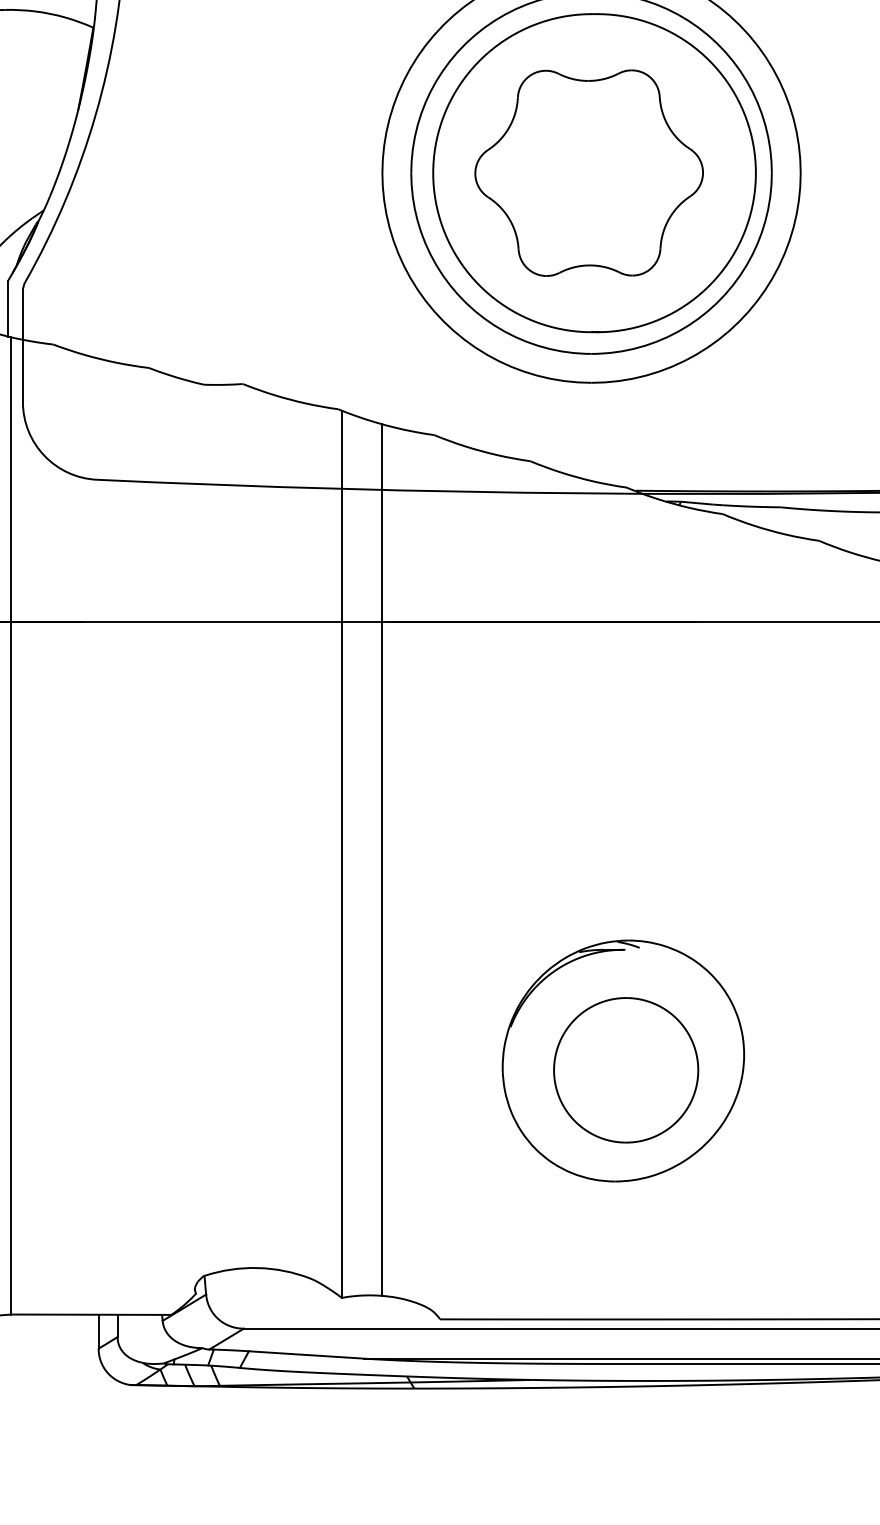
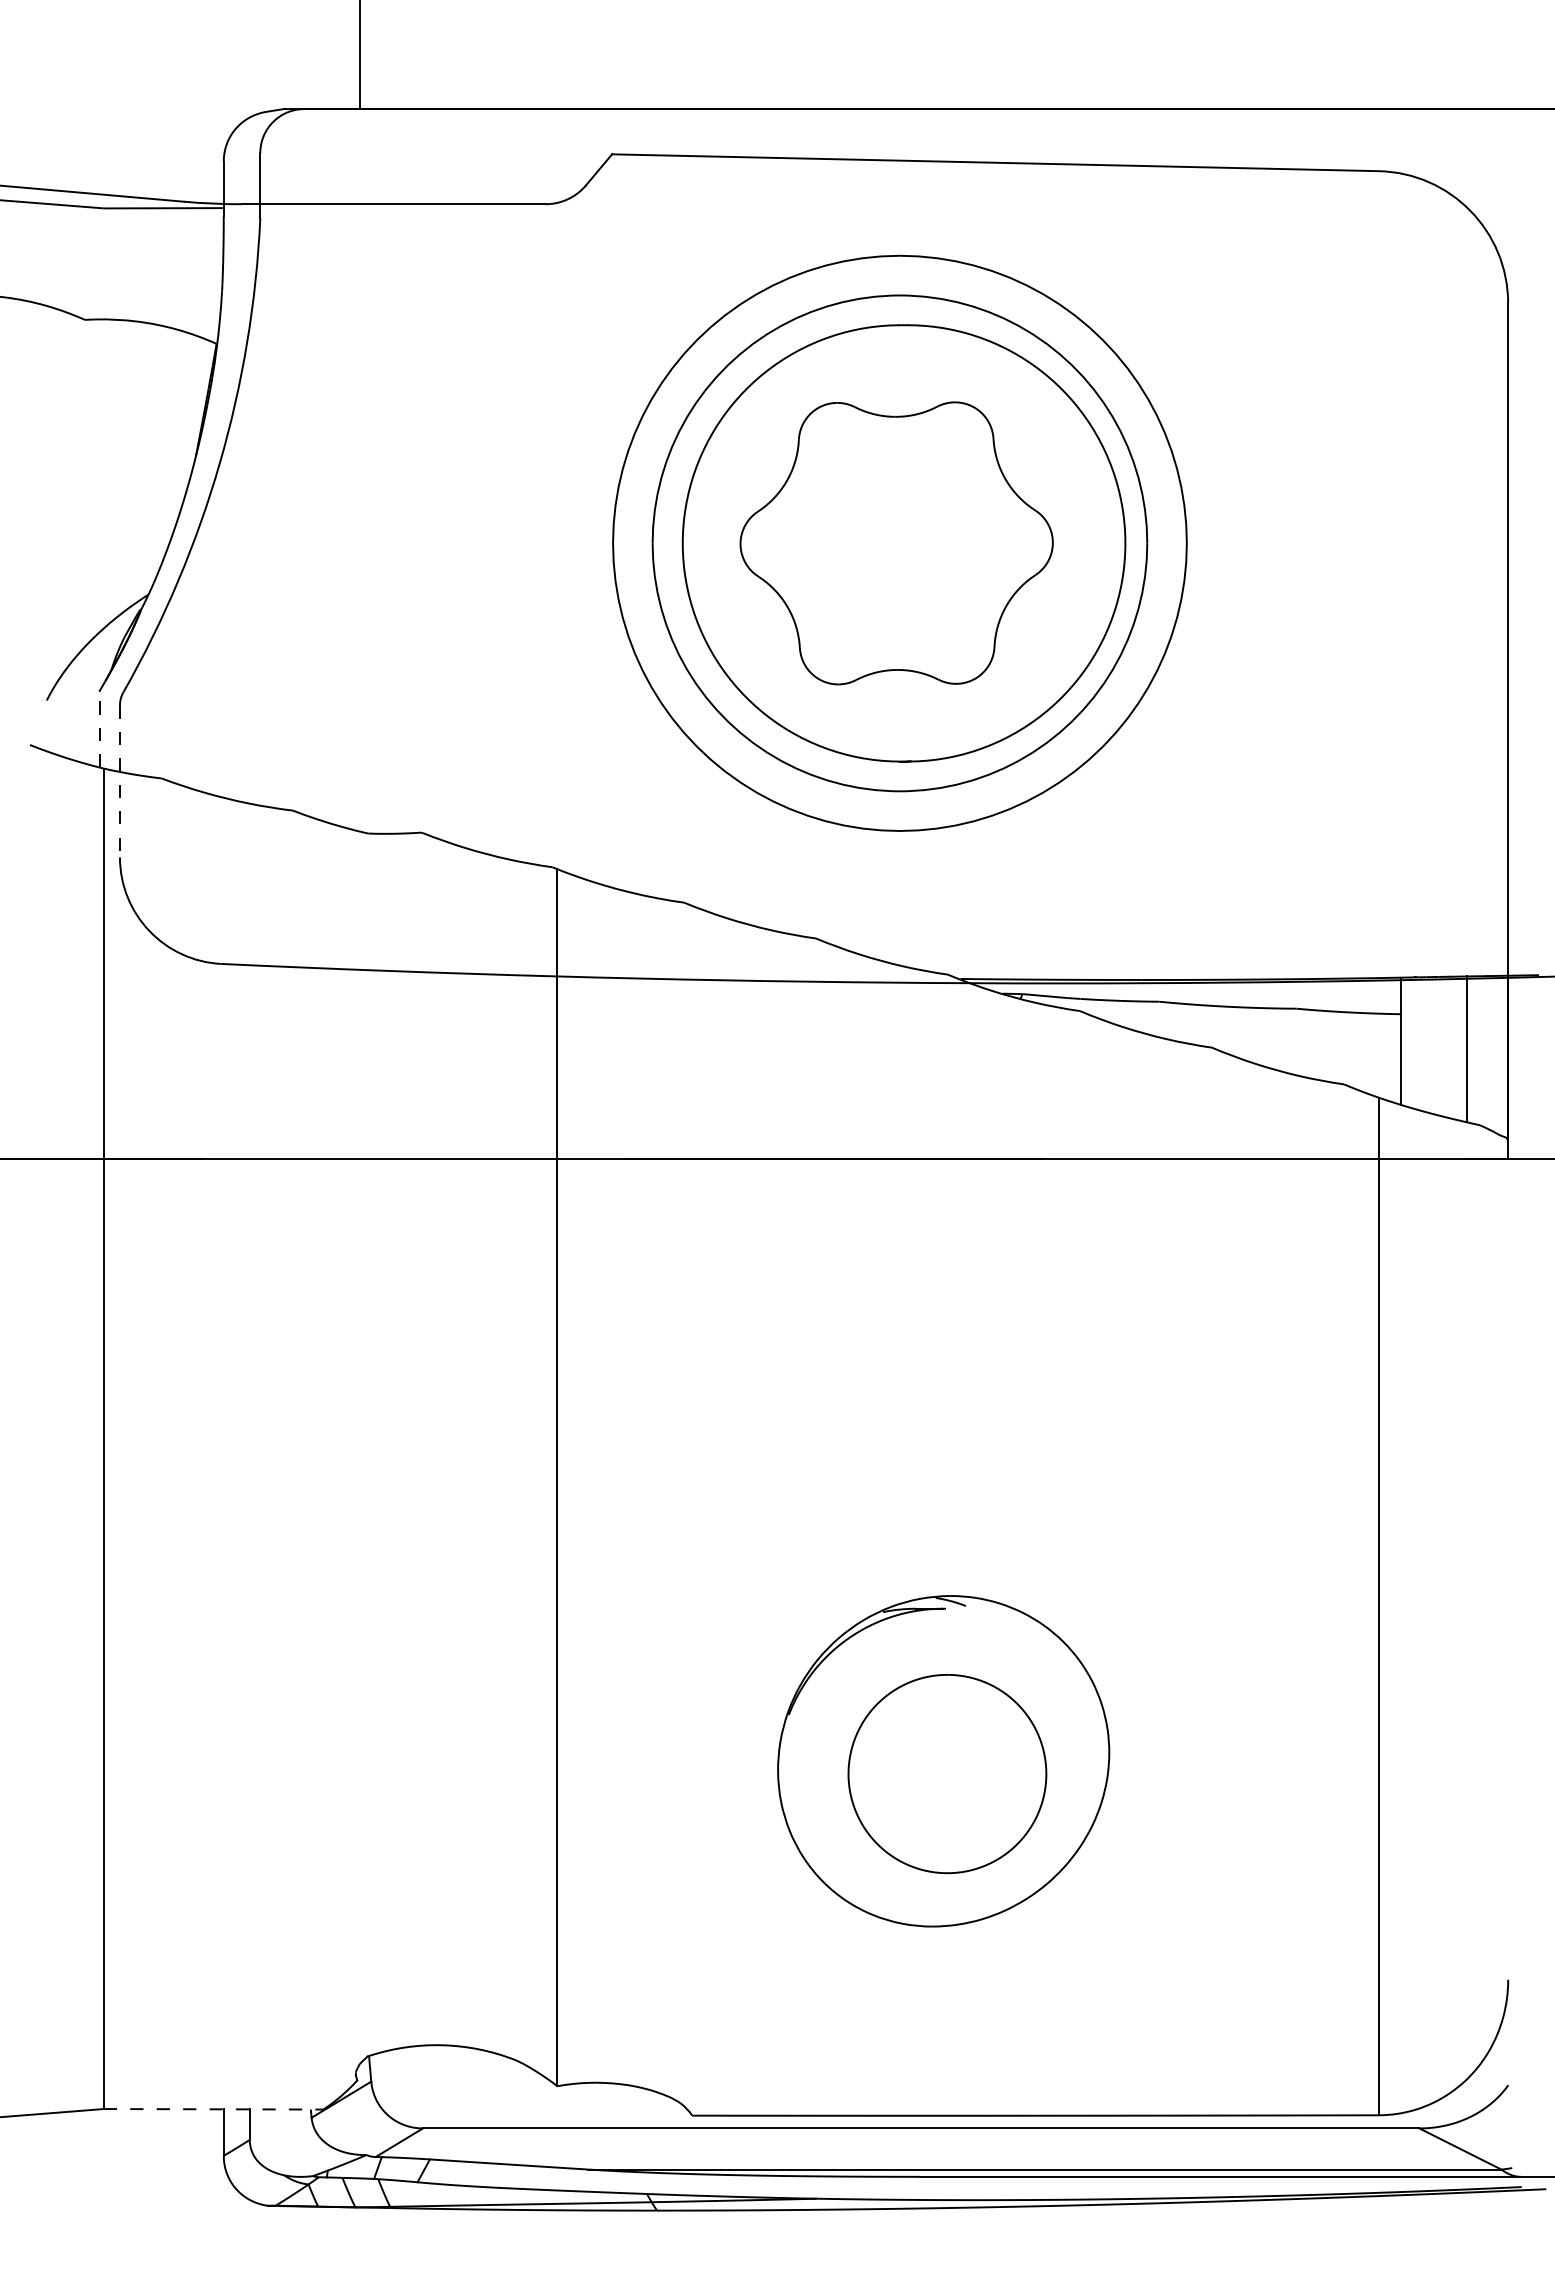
line: (8, 308) -> (99, 728), solid -> dashed
line: (22, 346) -> (119, 781), solid -> dashed
line: (382, 859) -> (612, 1485), removed
line: (91, 1314) -> (213, 2109), solid -> dashed

